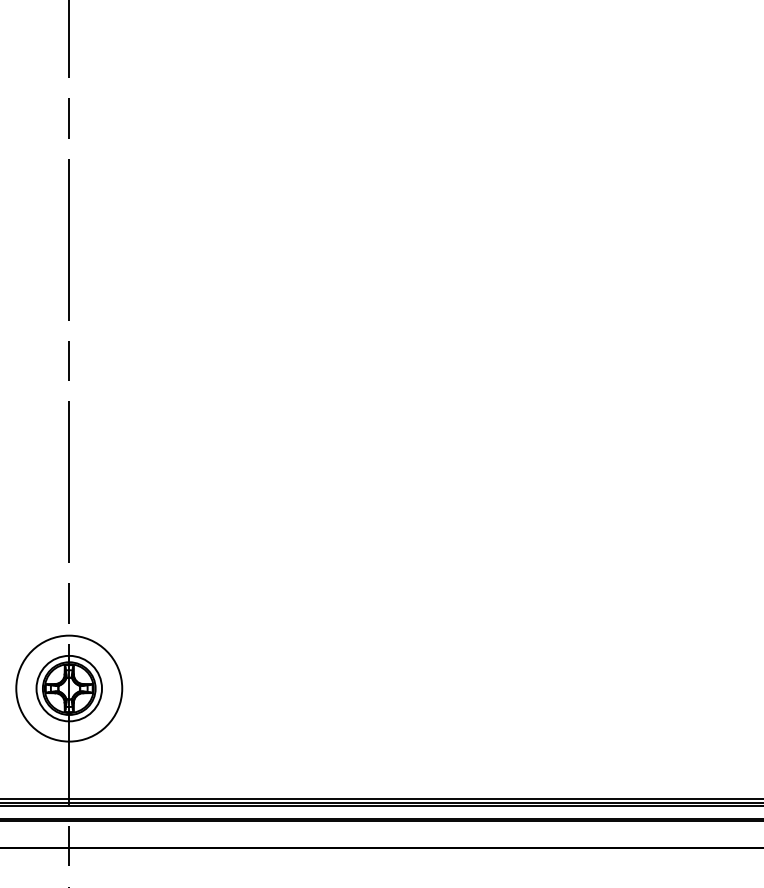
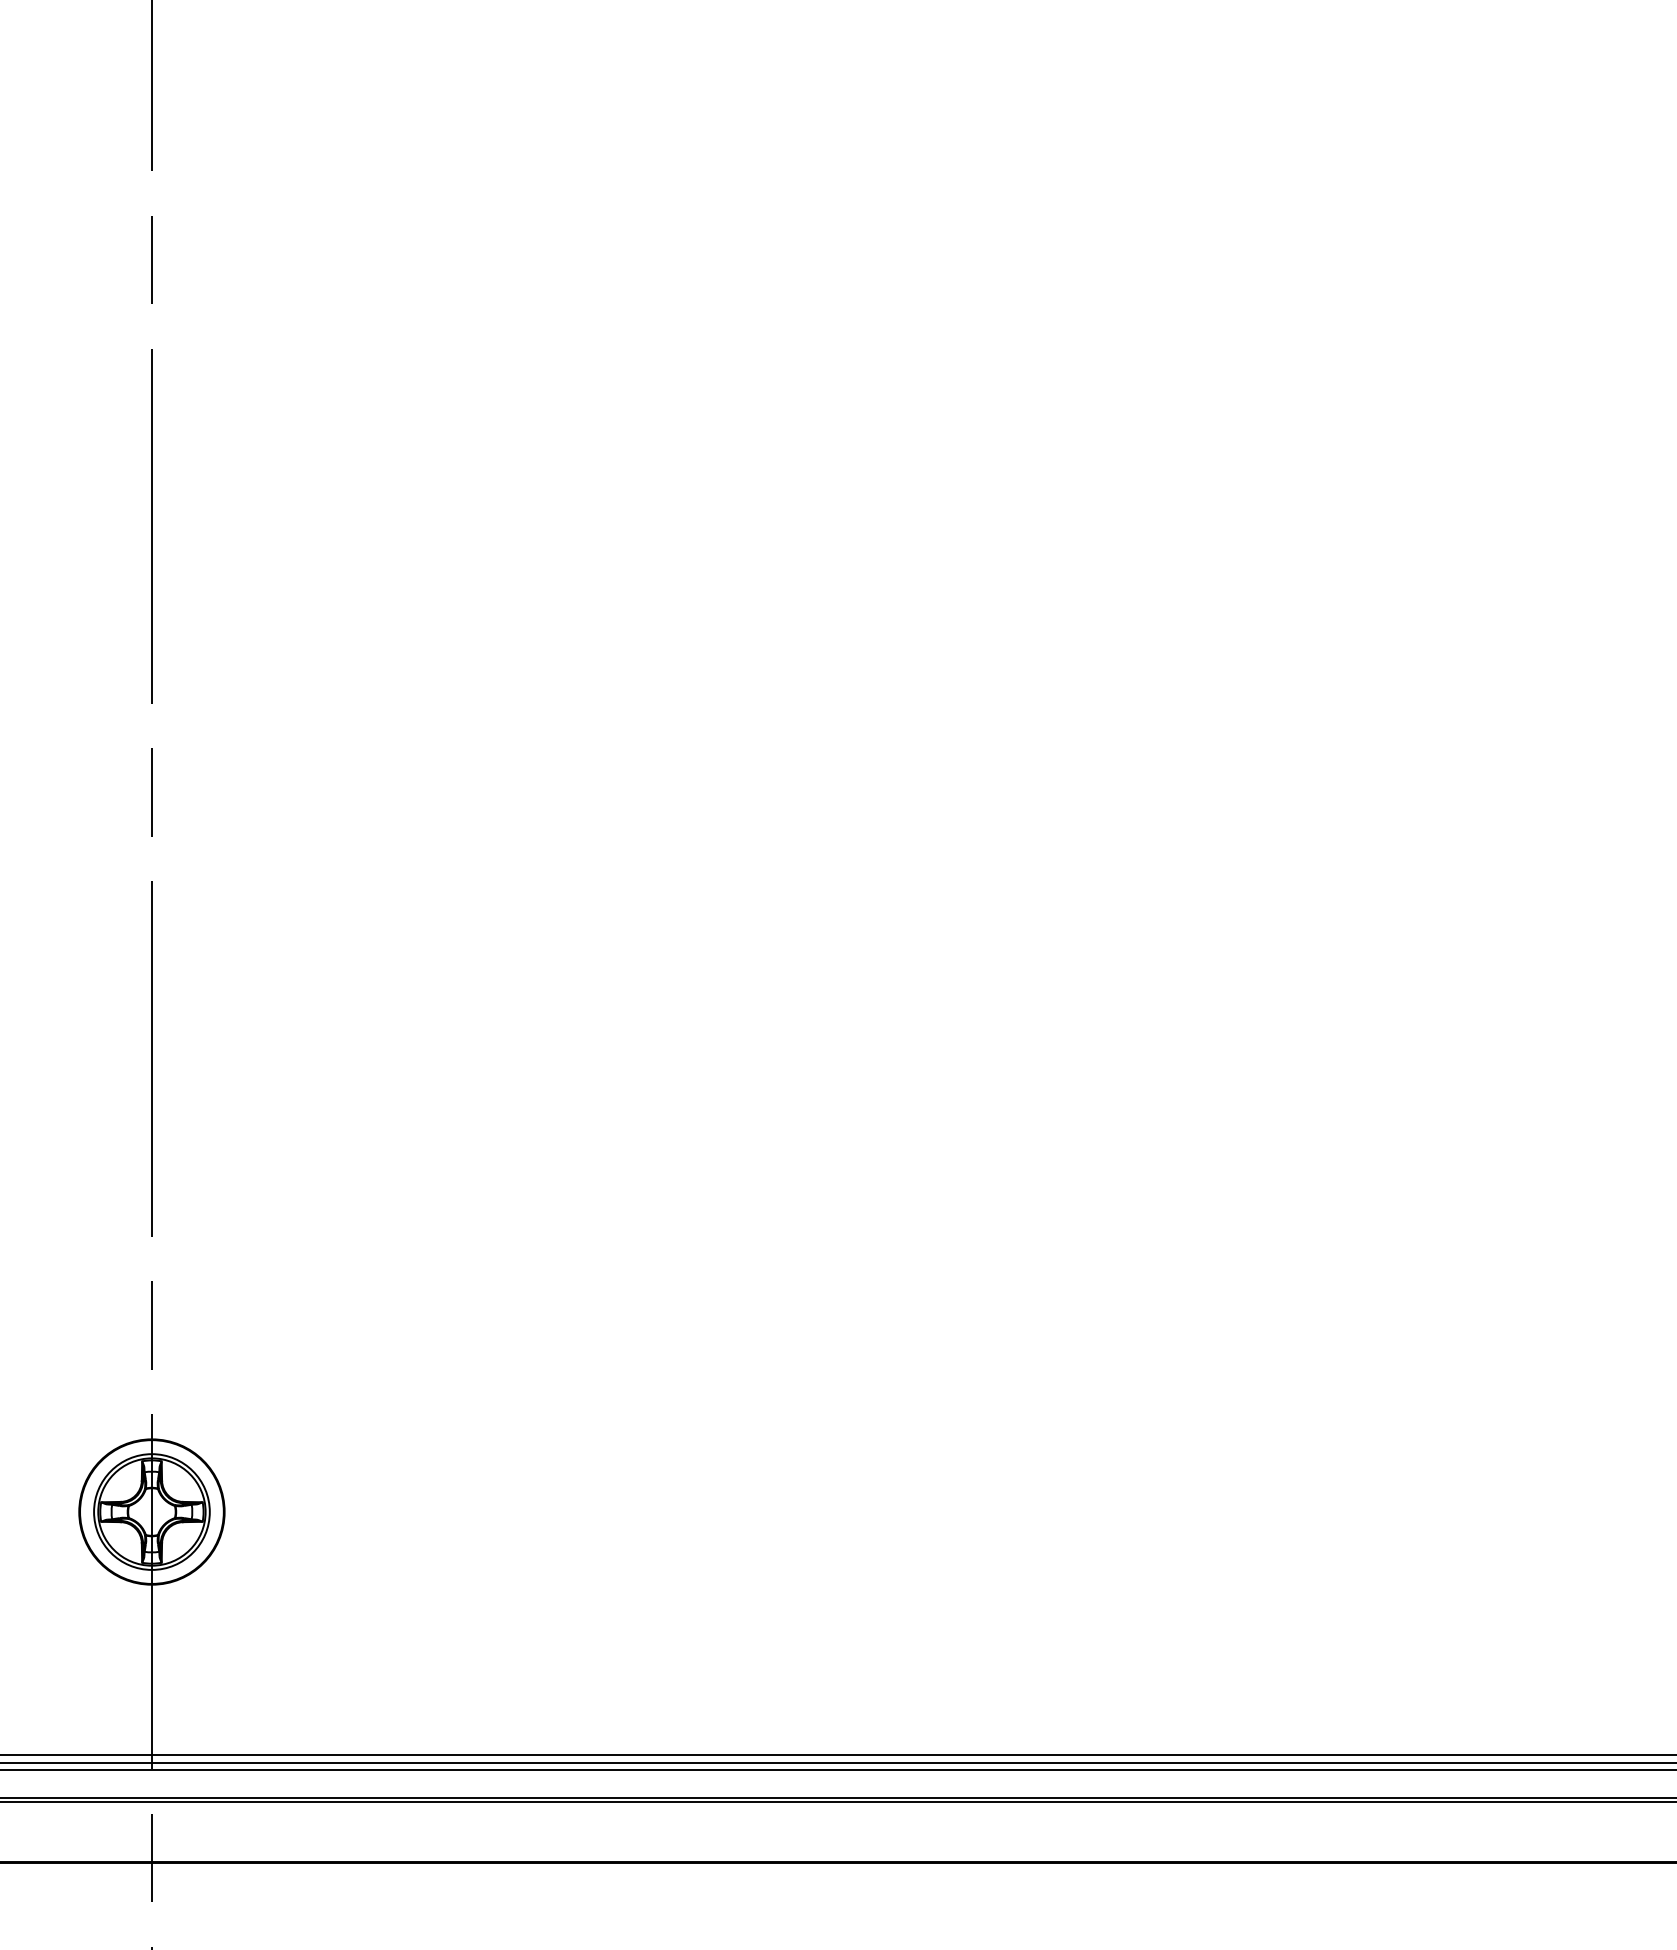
circle: (69, 688) -> (152, 1511), size x0.62

